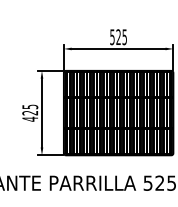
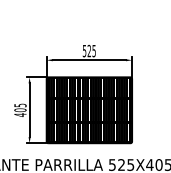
text: (30, 113) -> (20, 110), 425 -> 405

